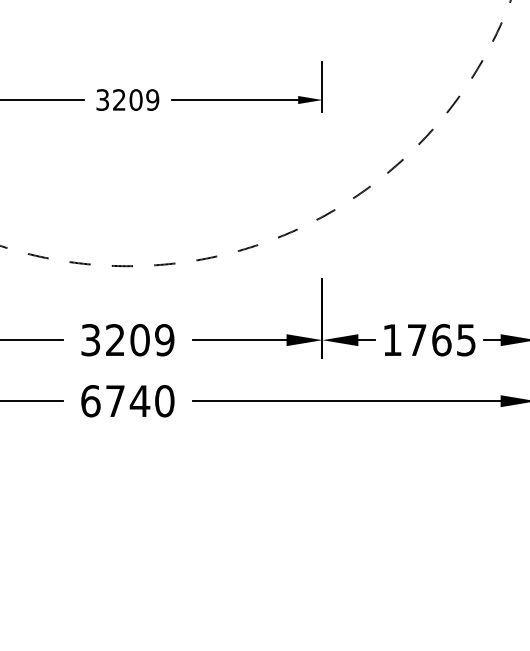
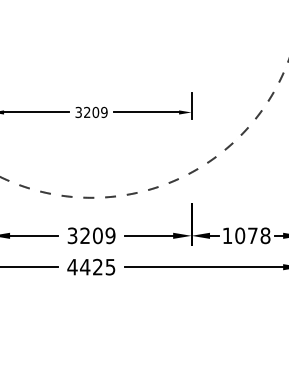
text: (441, 339) -> (252, 235), 1765 -> 1078
text: (127, 399) -> (91, 266), 6740 -> 4425

